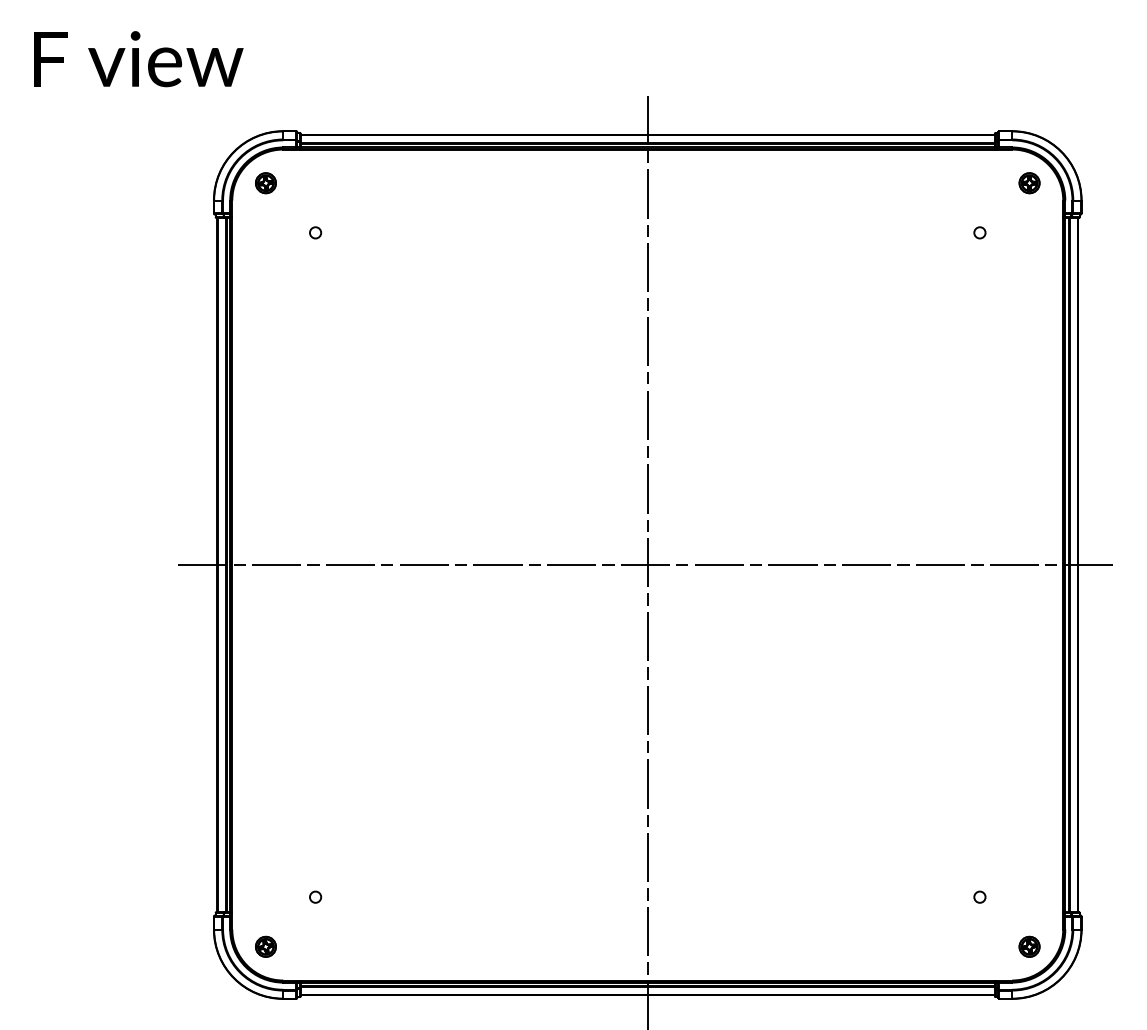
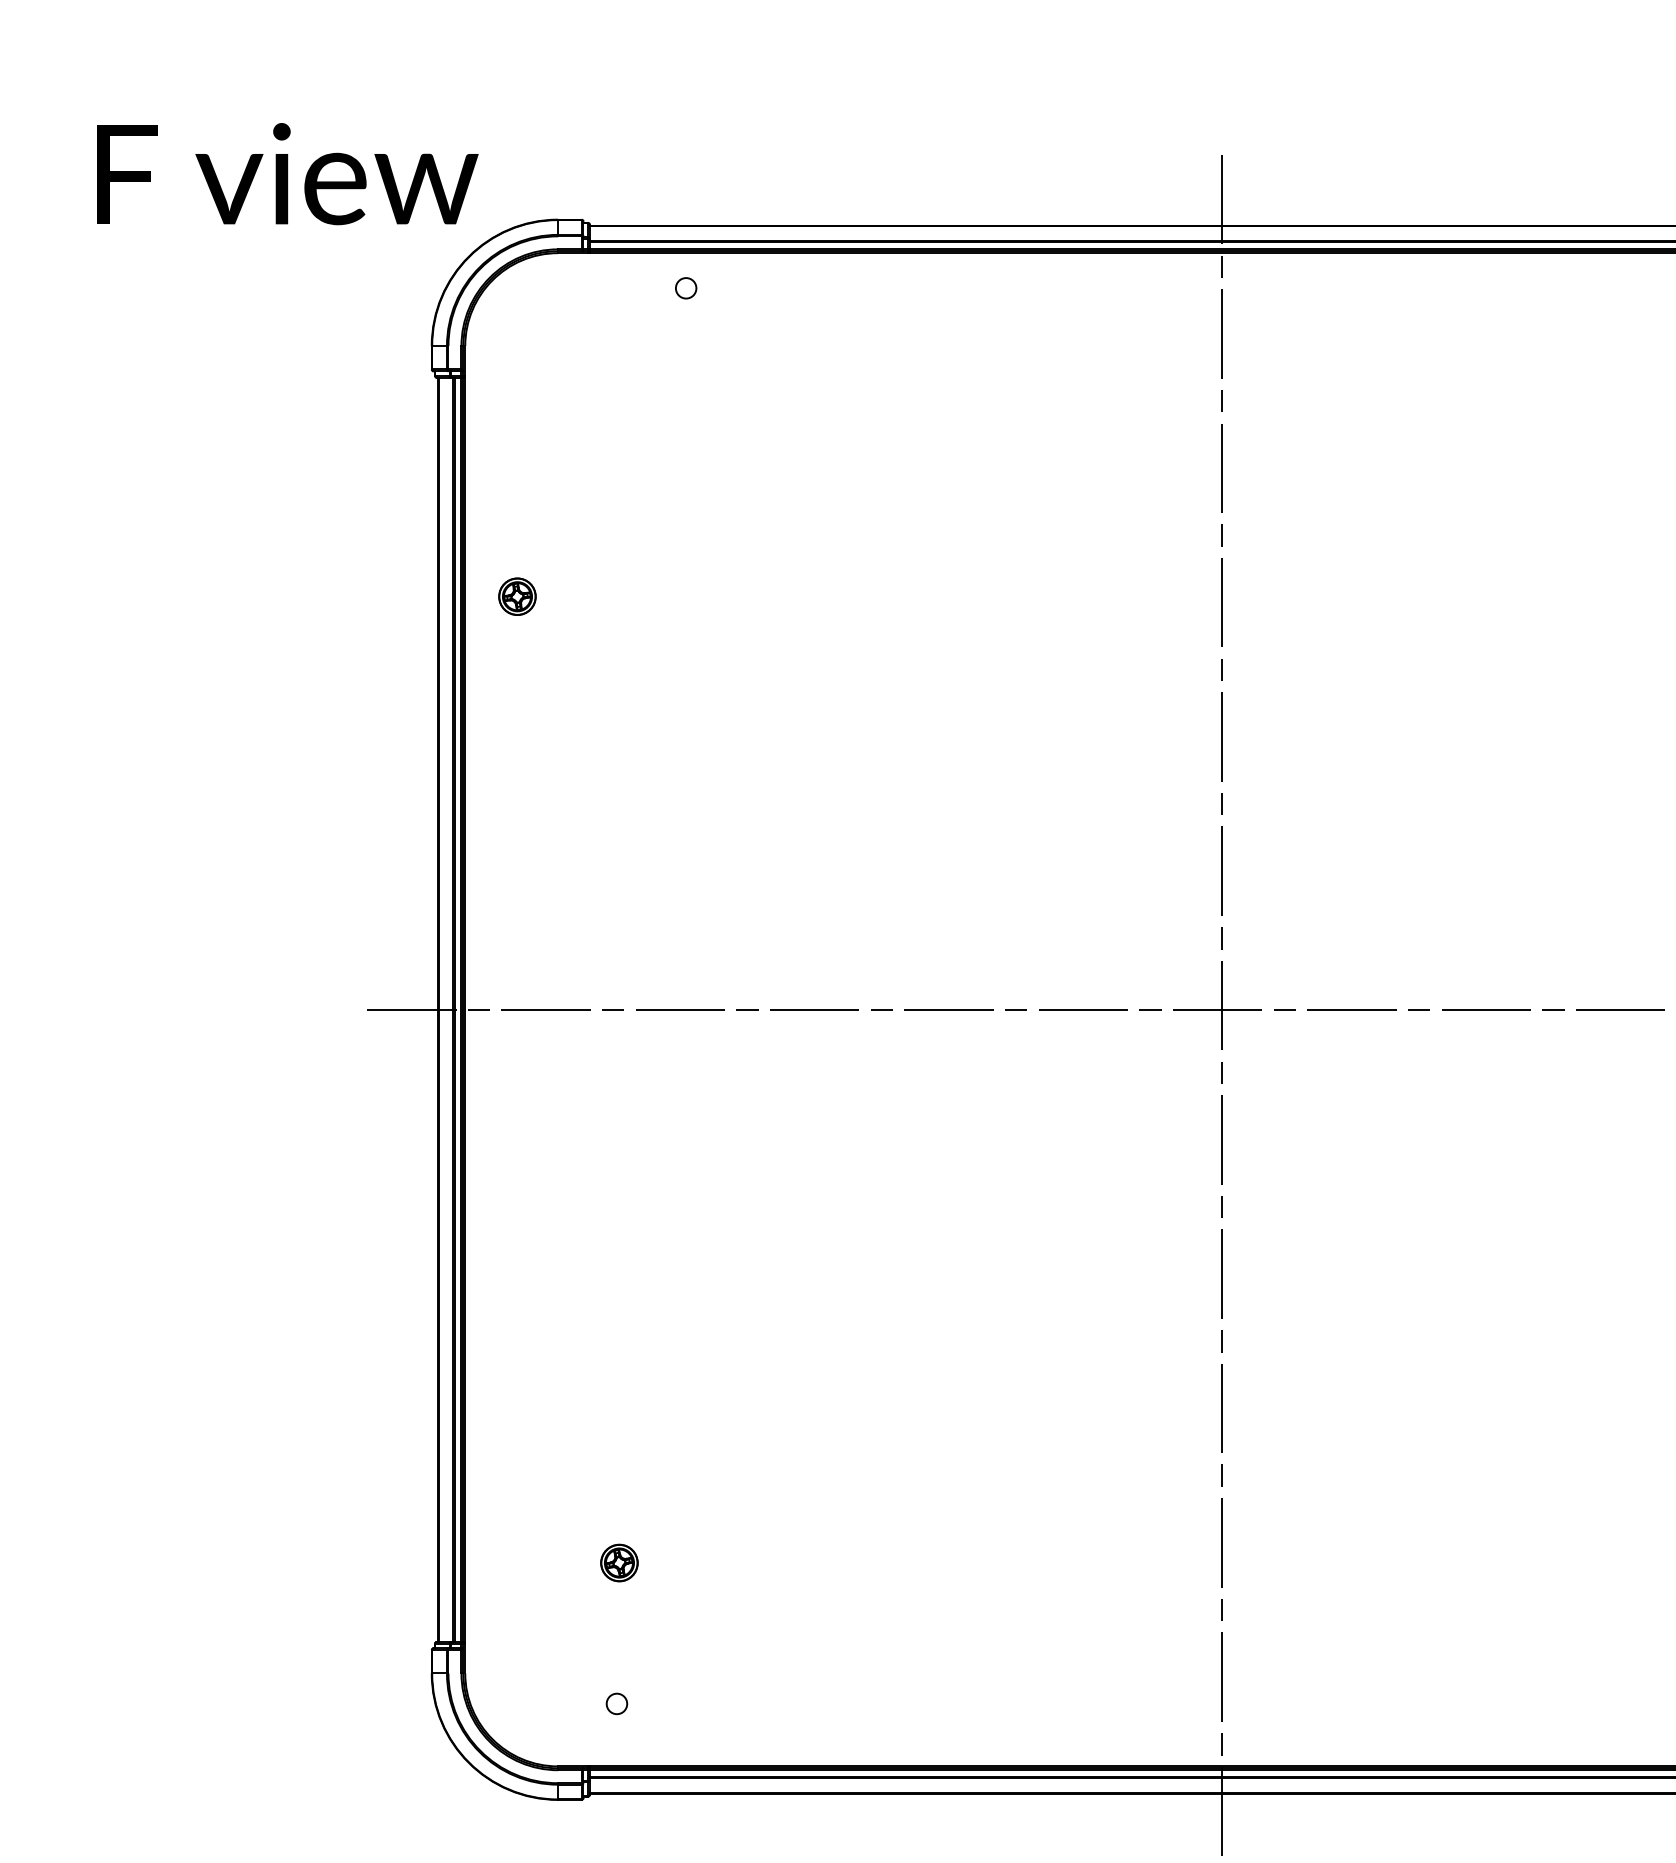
text: (138, 59) -> (287, 174), moved
part: (265, 183) -> (516, 597), moved
circle: (315, 232) -> (685, 287), moved
circle: (315, 896) -> (616, 1702), moved
part: (265, 946) -> (618, 1562), moved

